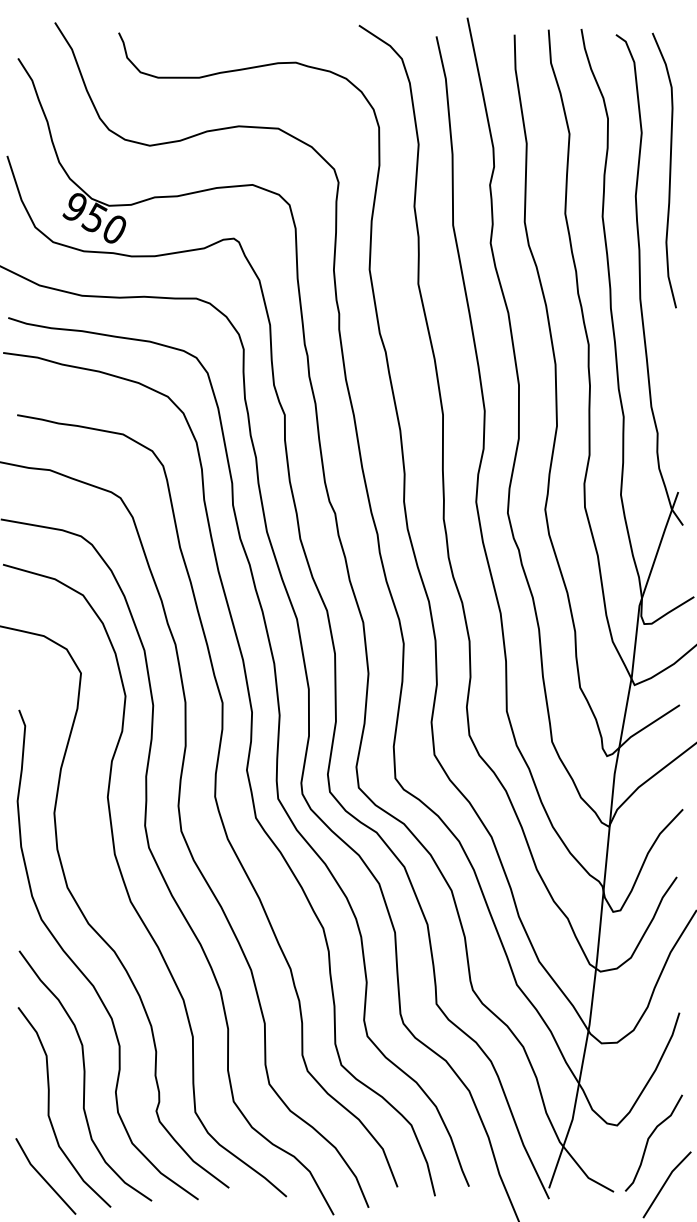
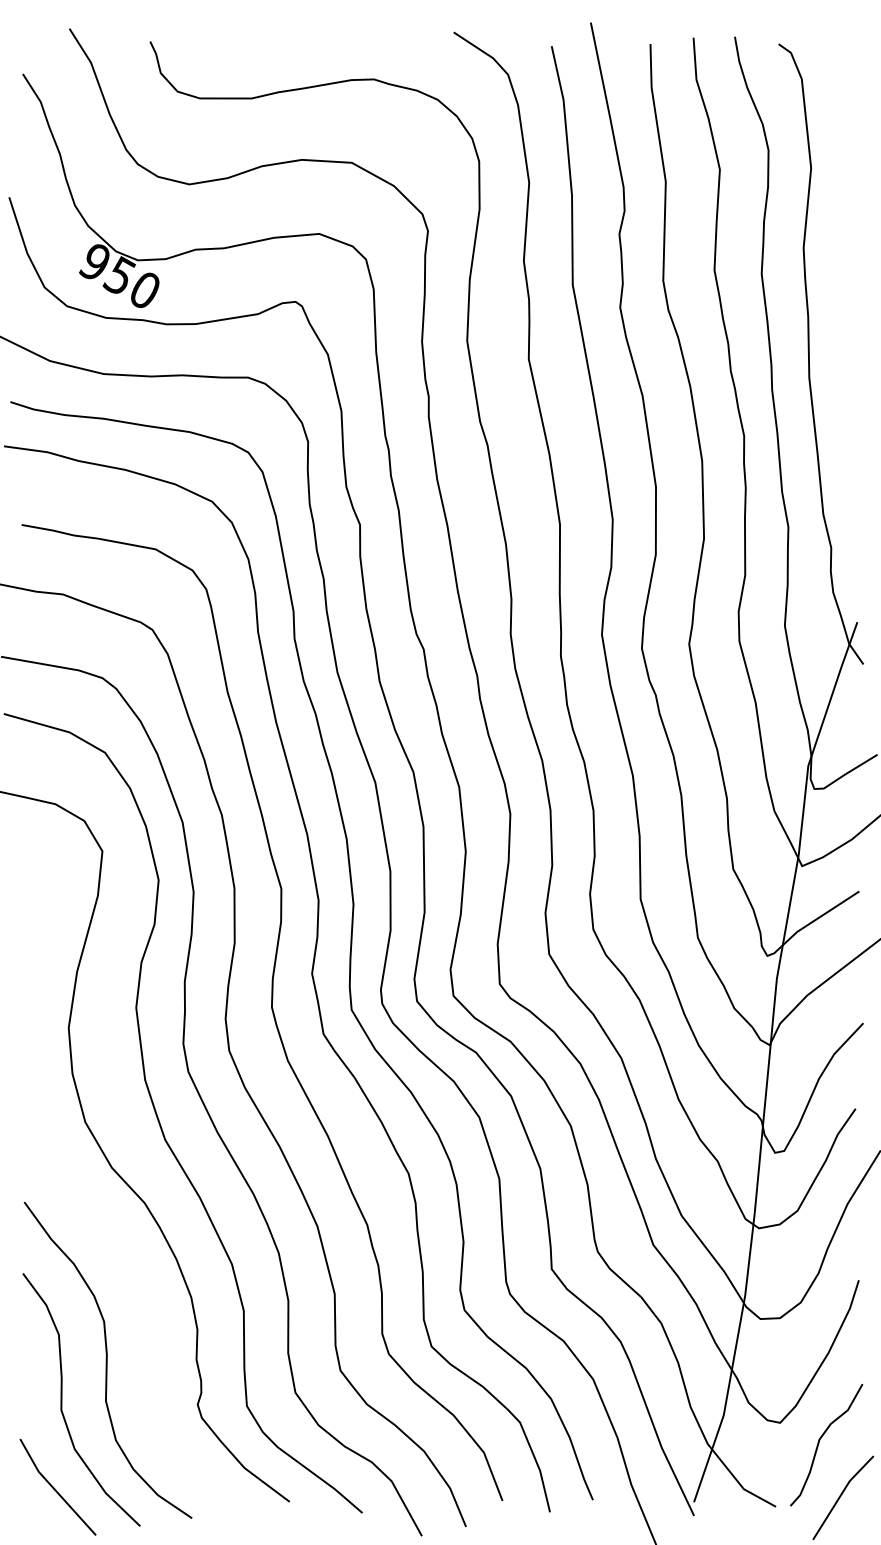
curve: (669, 170) -> (846, 215), removed
curve: (83, 972) -> (105, 1229), removed

